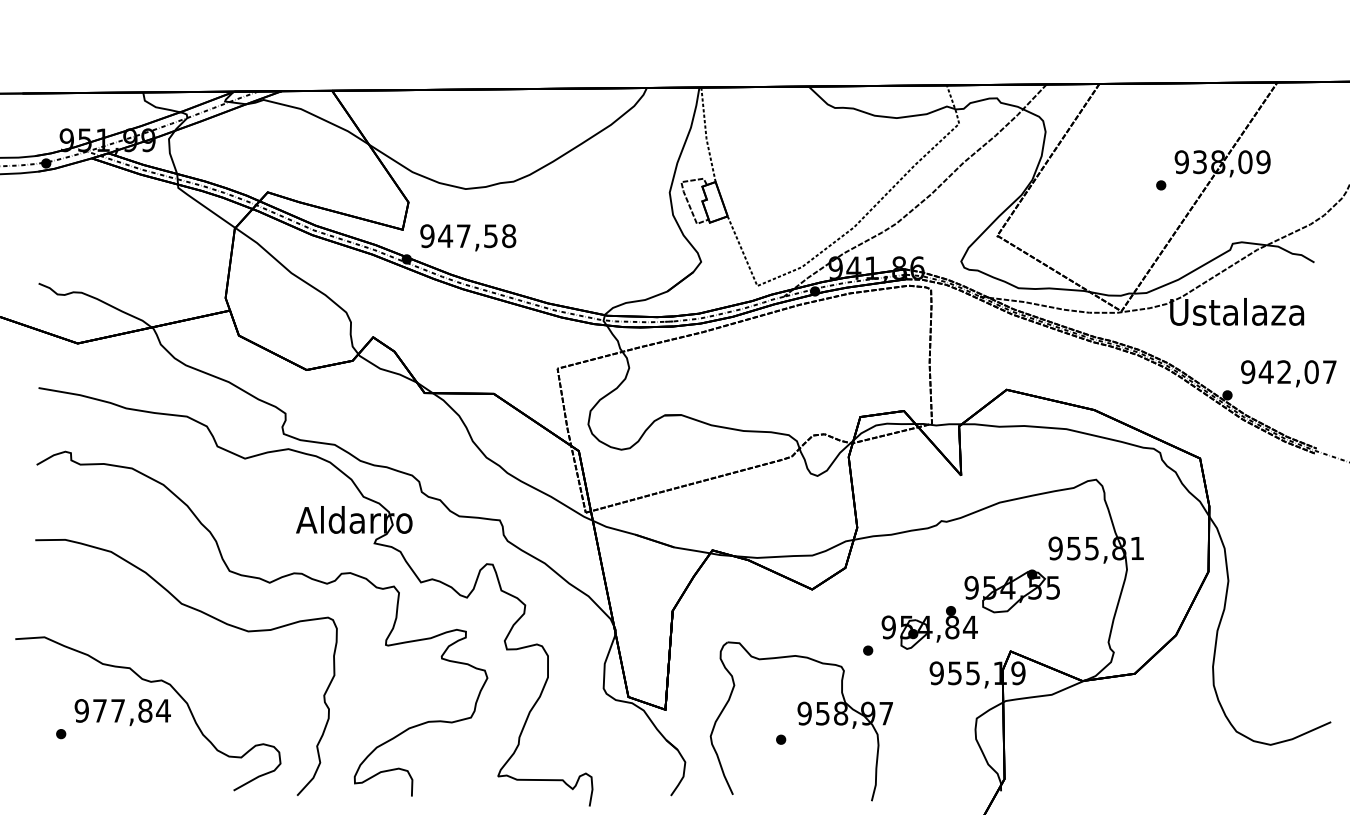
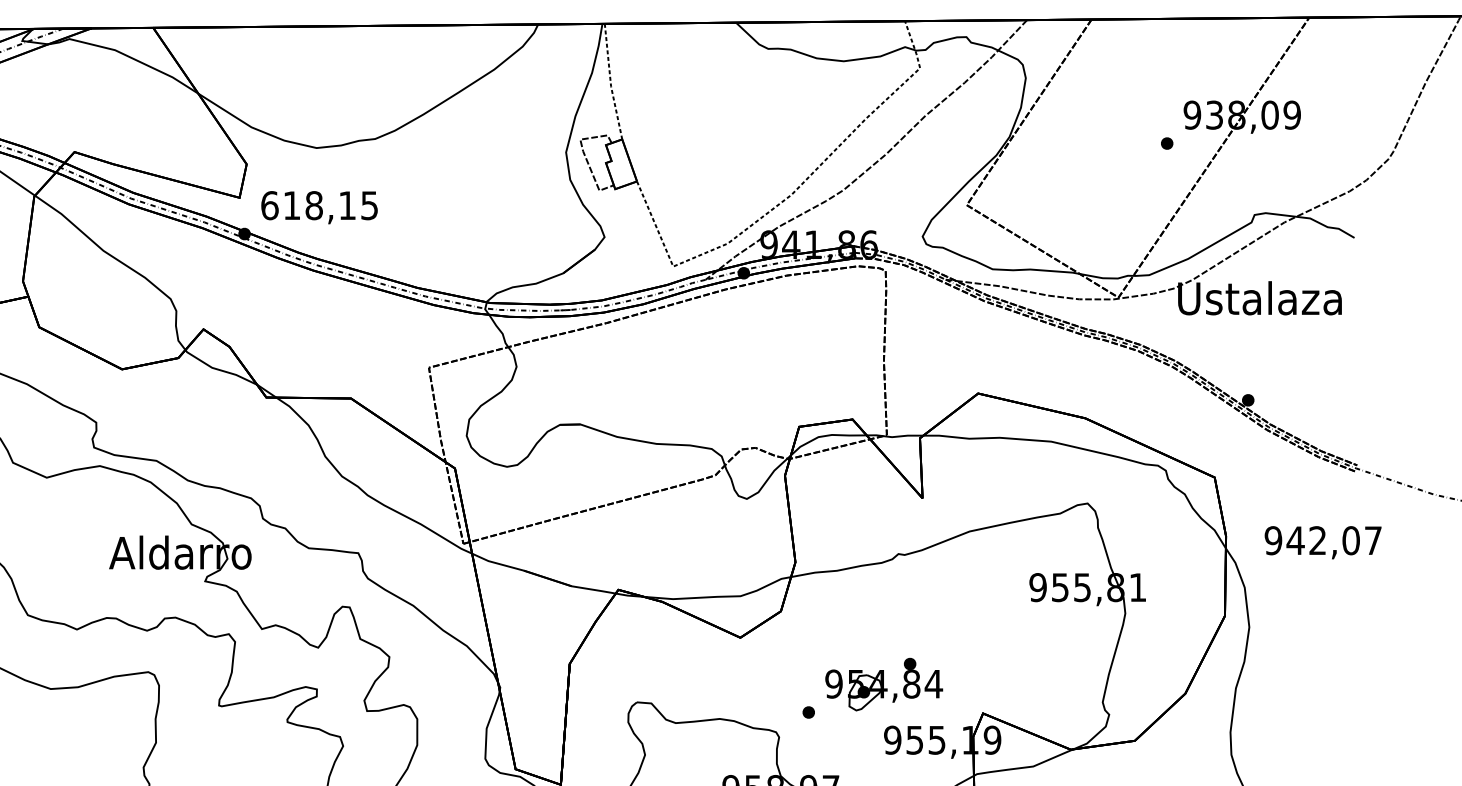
text: (468, 236) -> (320, 206), 947,58 -> 618,15
text: (1288, 373) -> (1322, 542), moved
part: (1011, 591) -> (984, 640), removed

